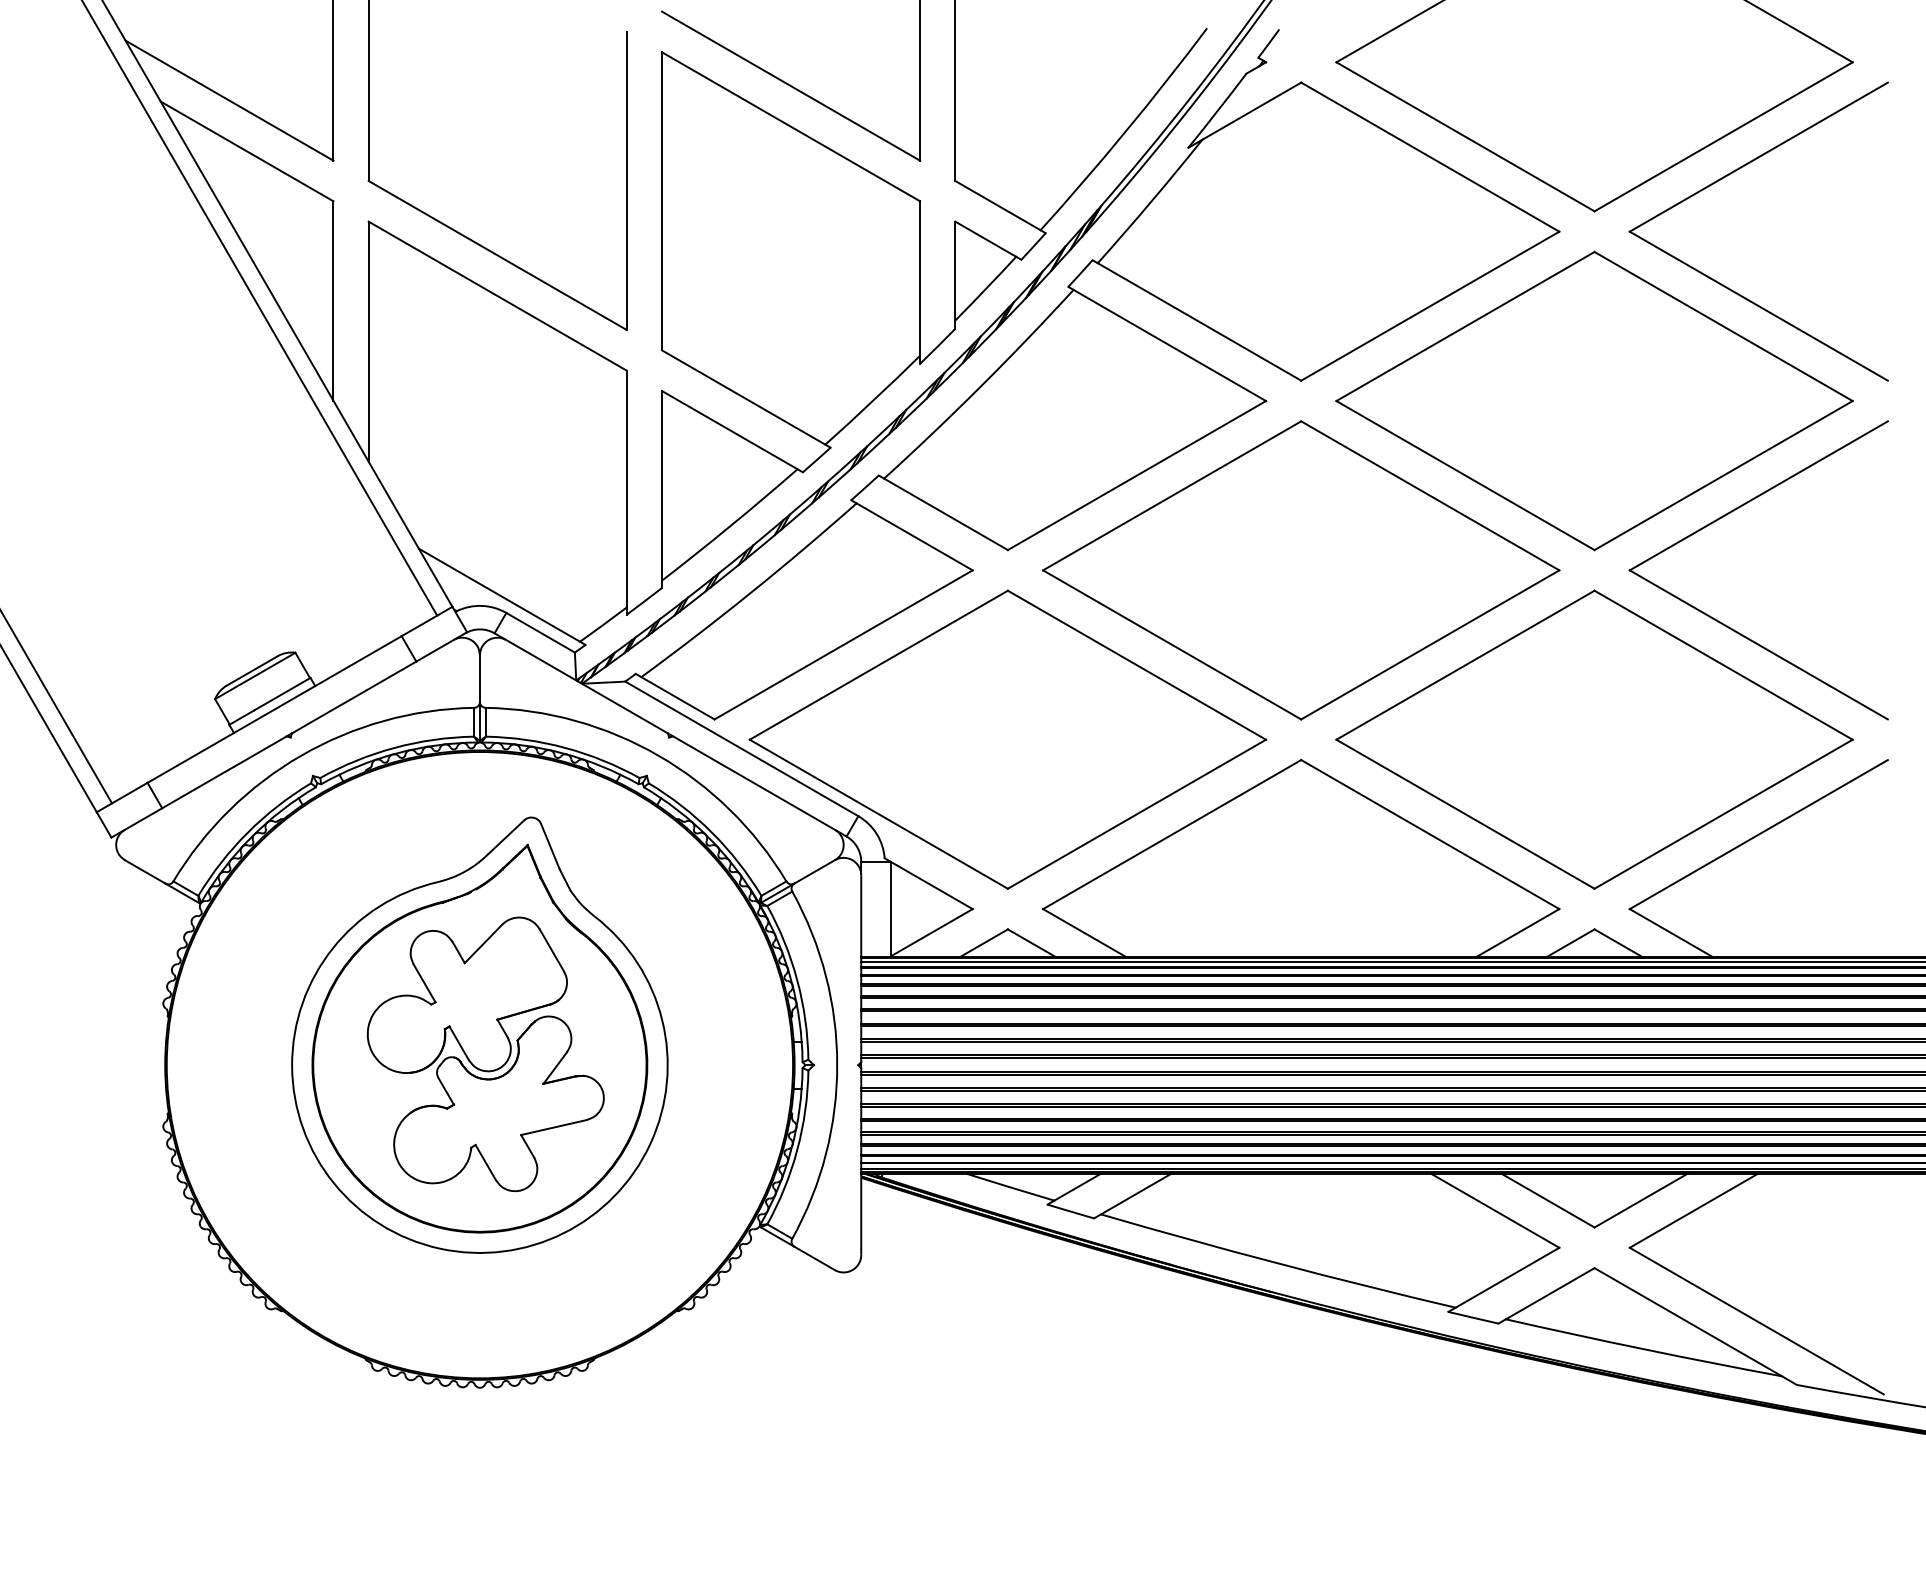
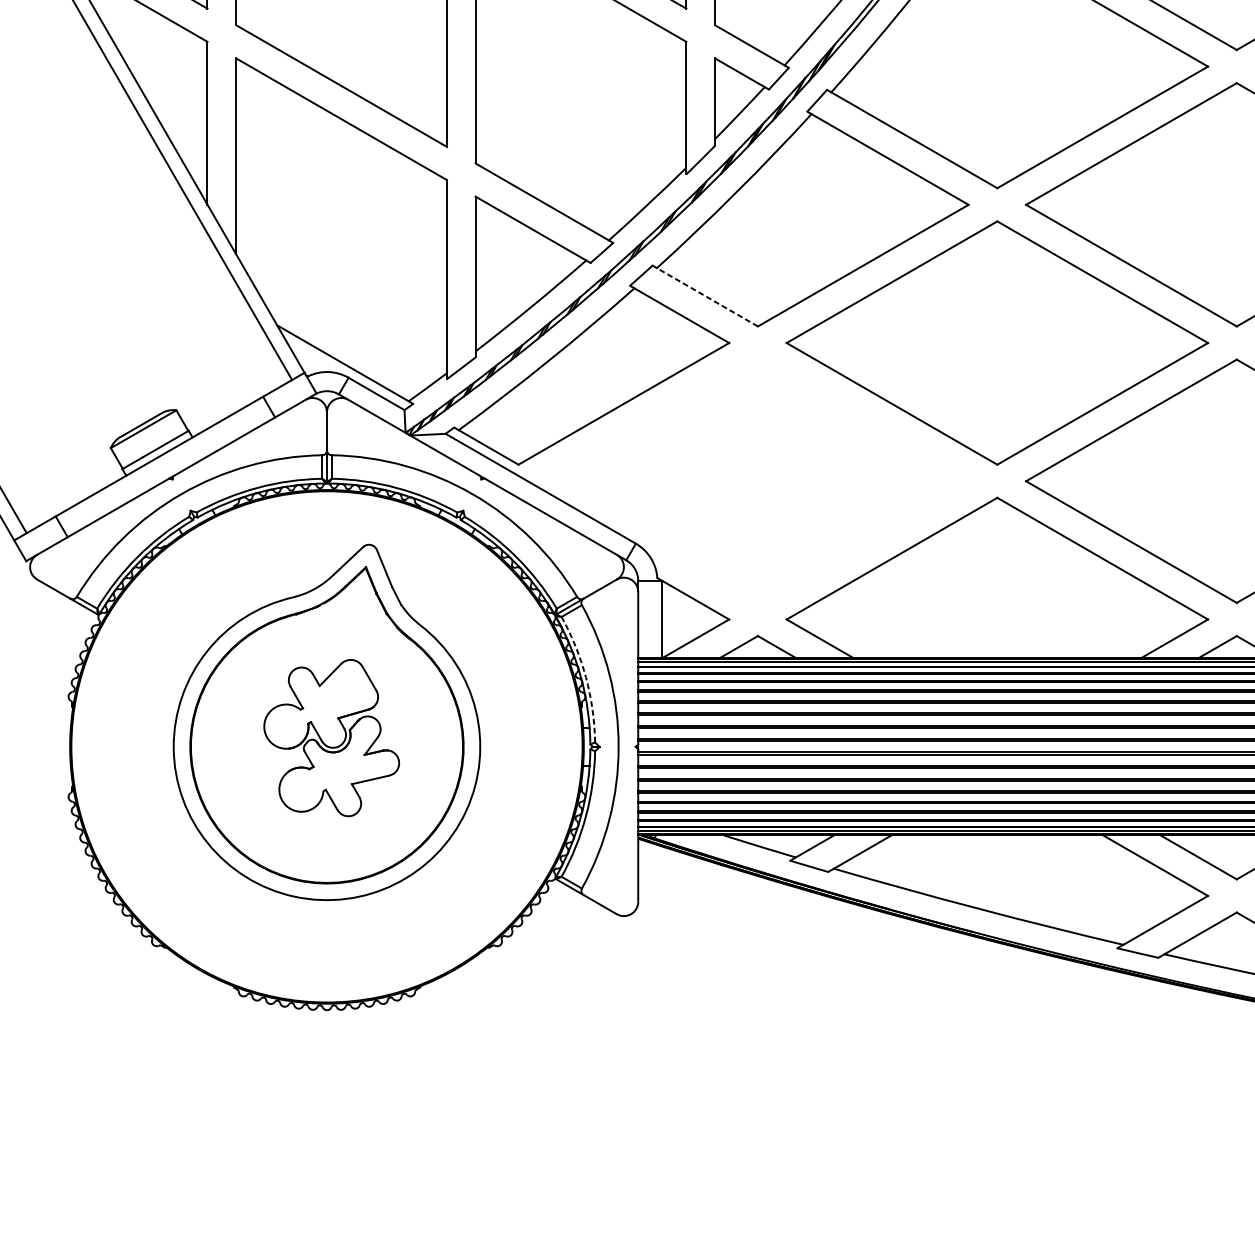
line: (945, 514) -> (707, 297), solid -> dashed
part: (1007, 739) -> (757, 481), removed
arc: (797, 980) -> (586, 677), solid -> dashed
part: (485, 1054) -> (331, 738), size x0.7

